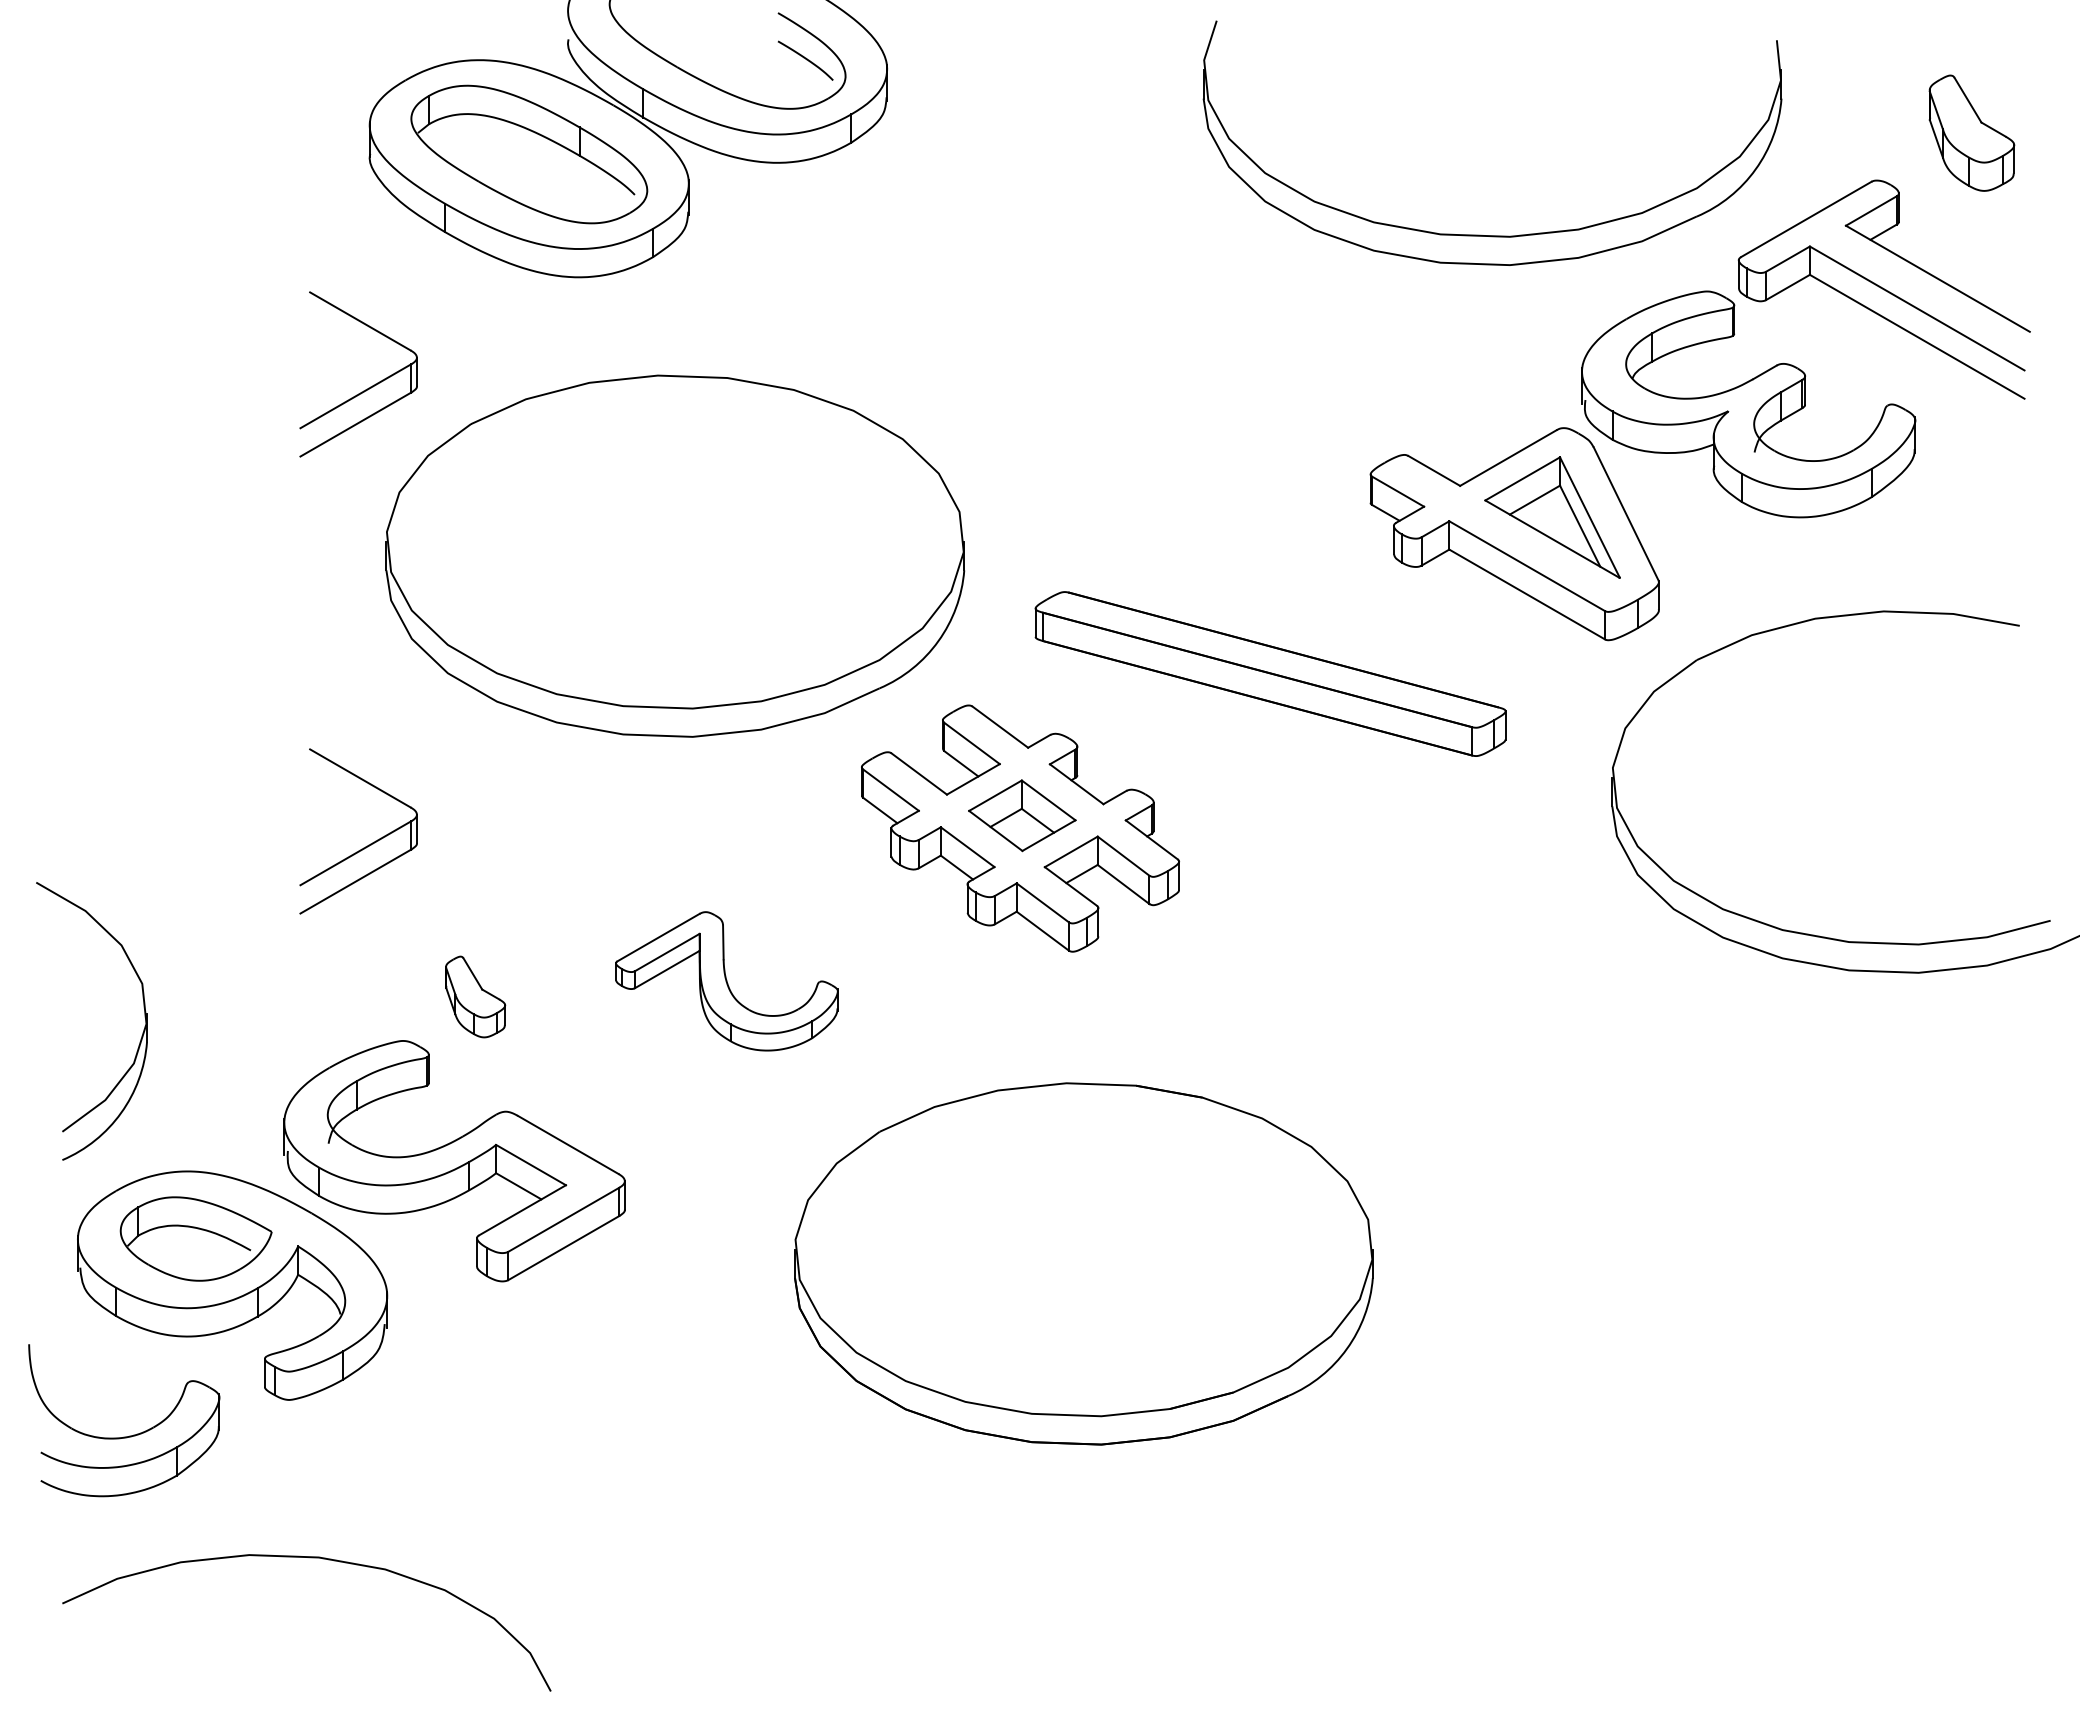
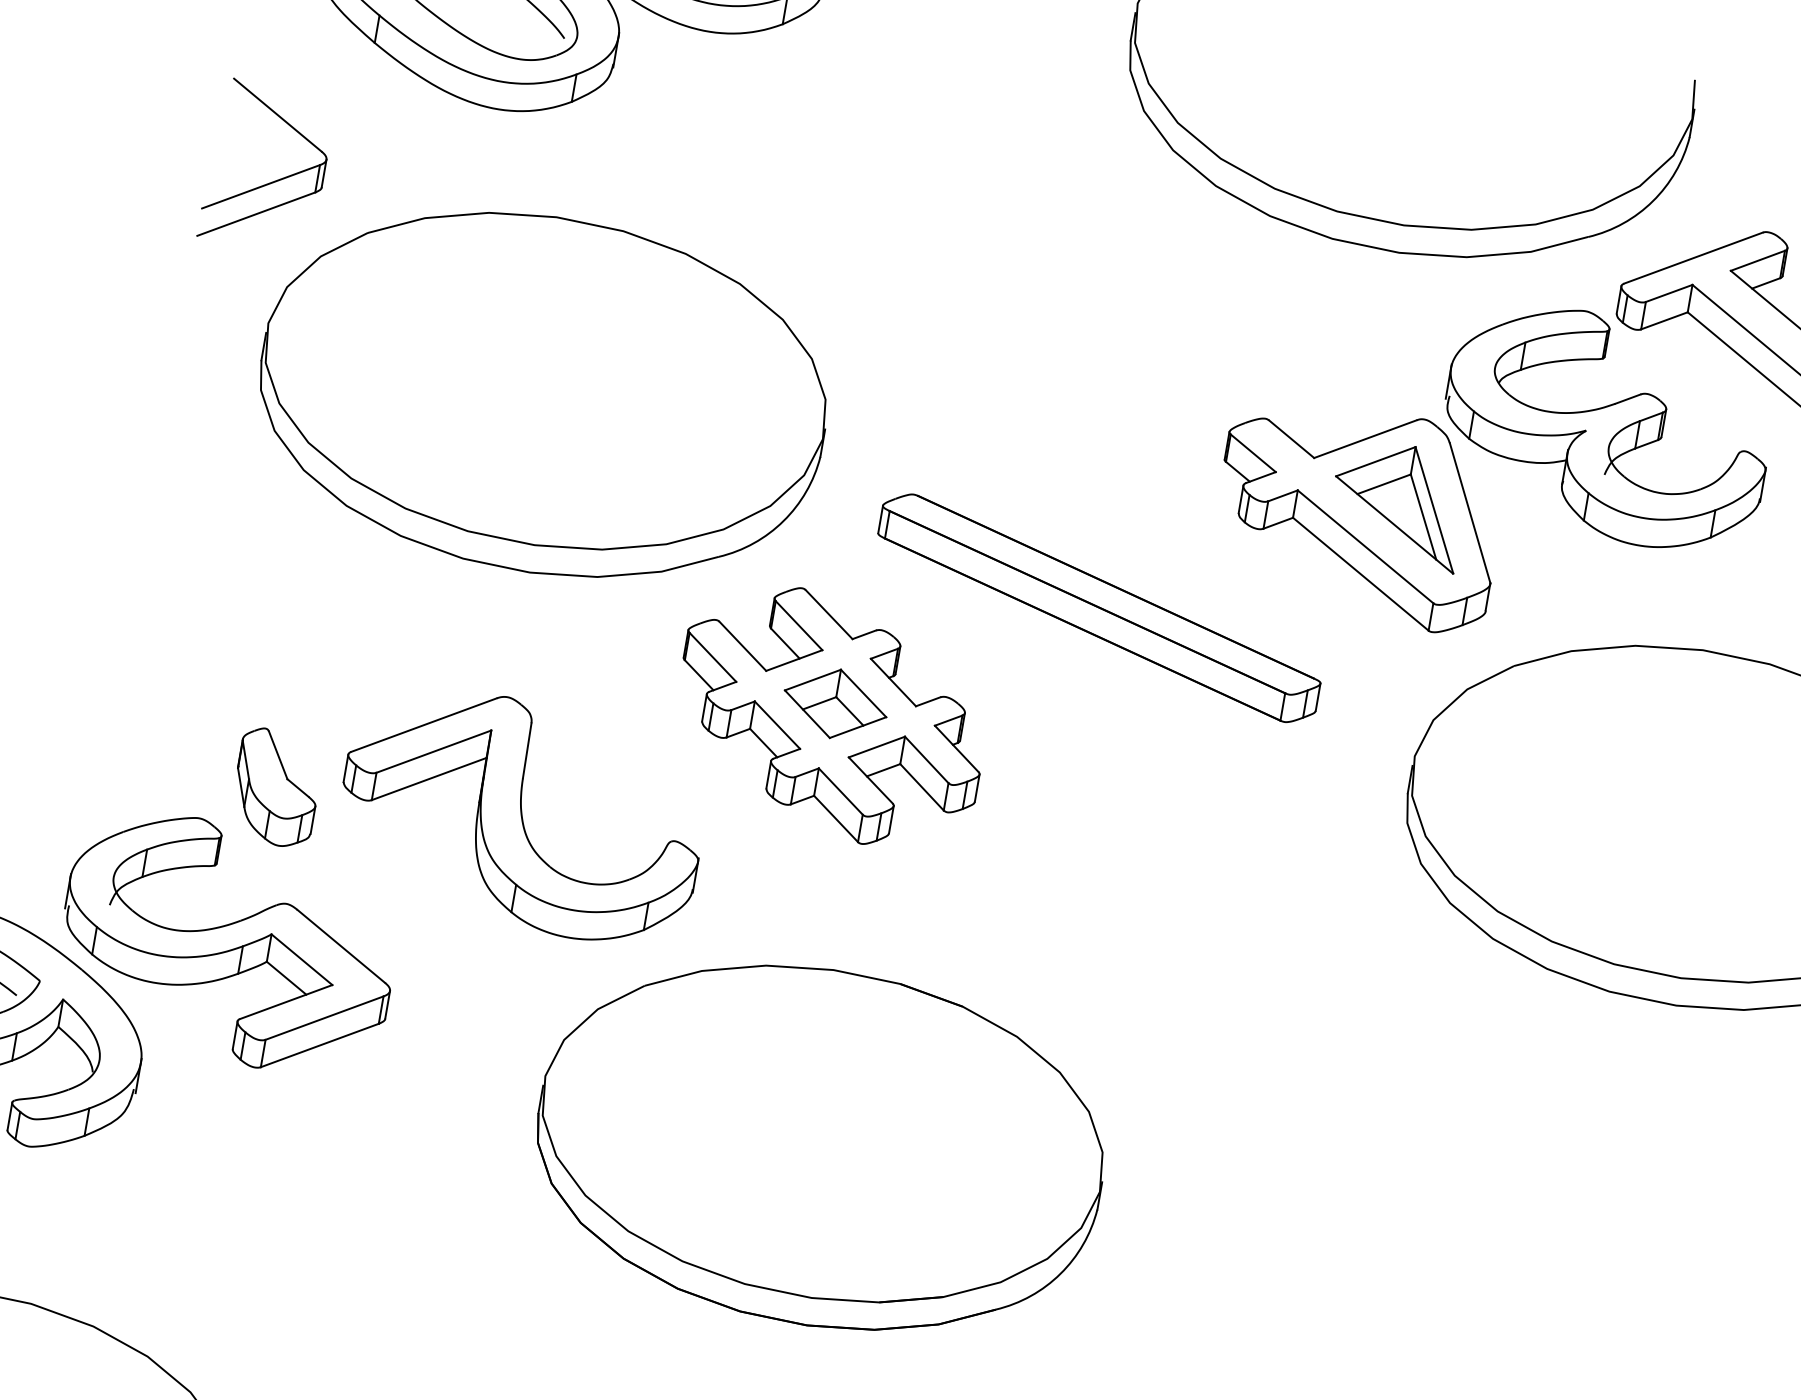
part: (368, 844) -> (198, 622), removed
part: (726, 981) -> (521, 814), size x1.67
part: (475, 996) -> (276, 787), size x1.43

